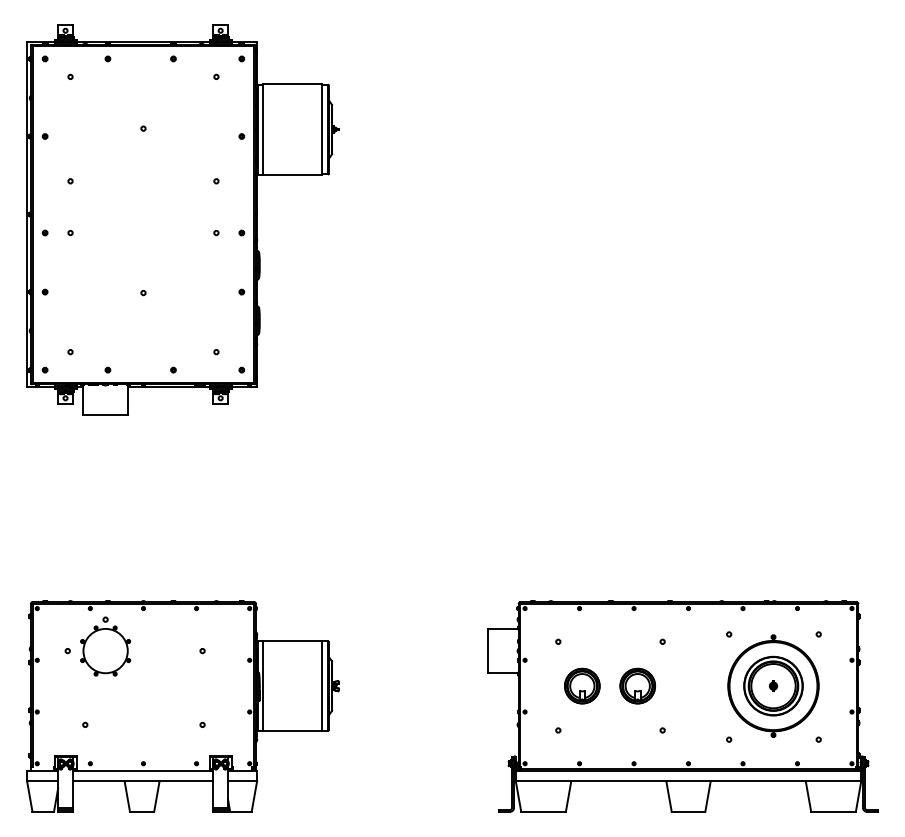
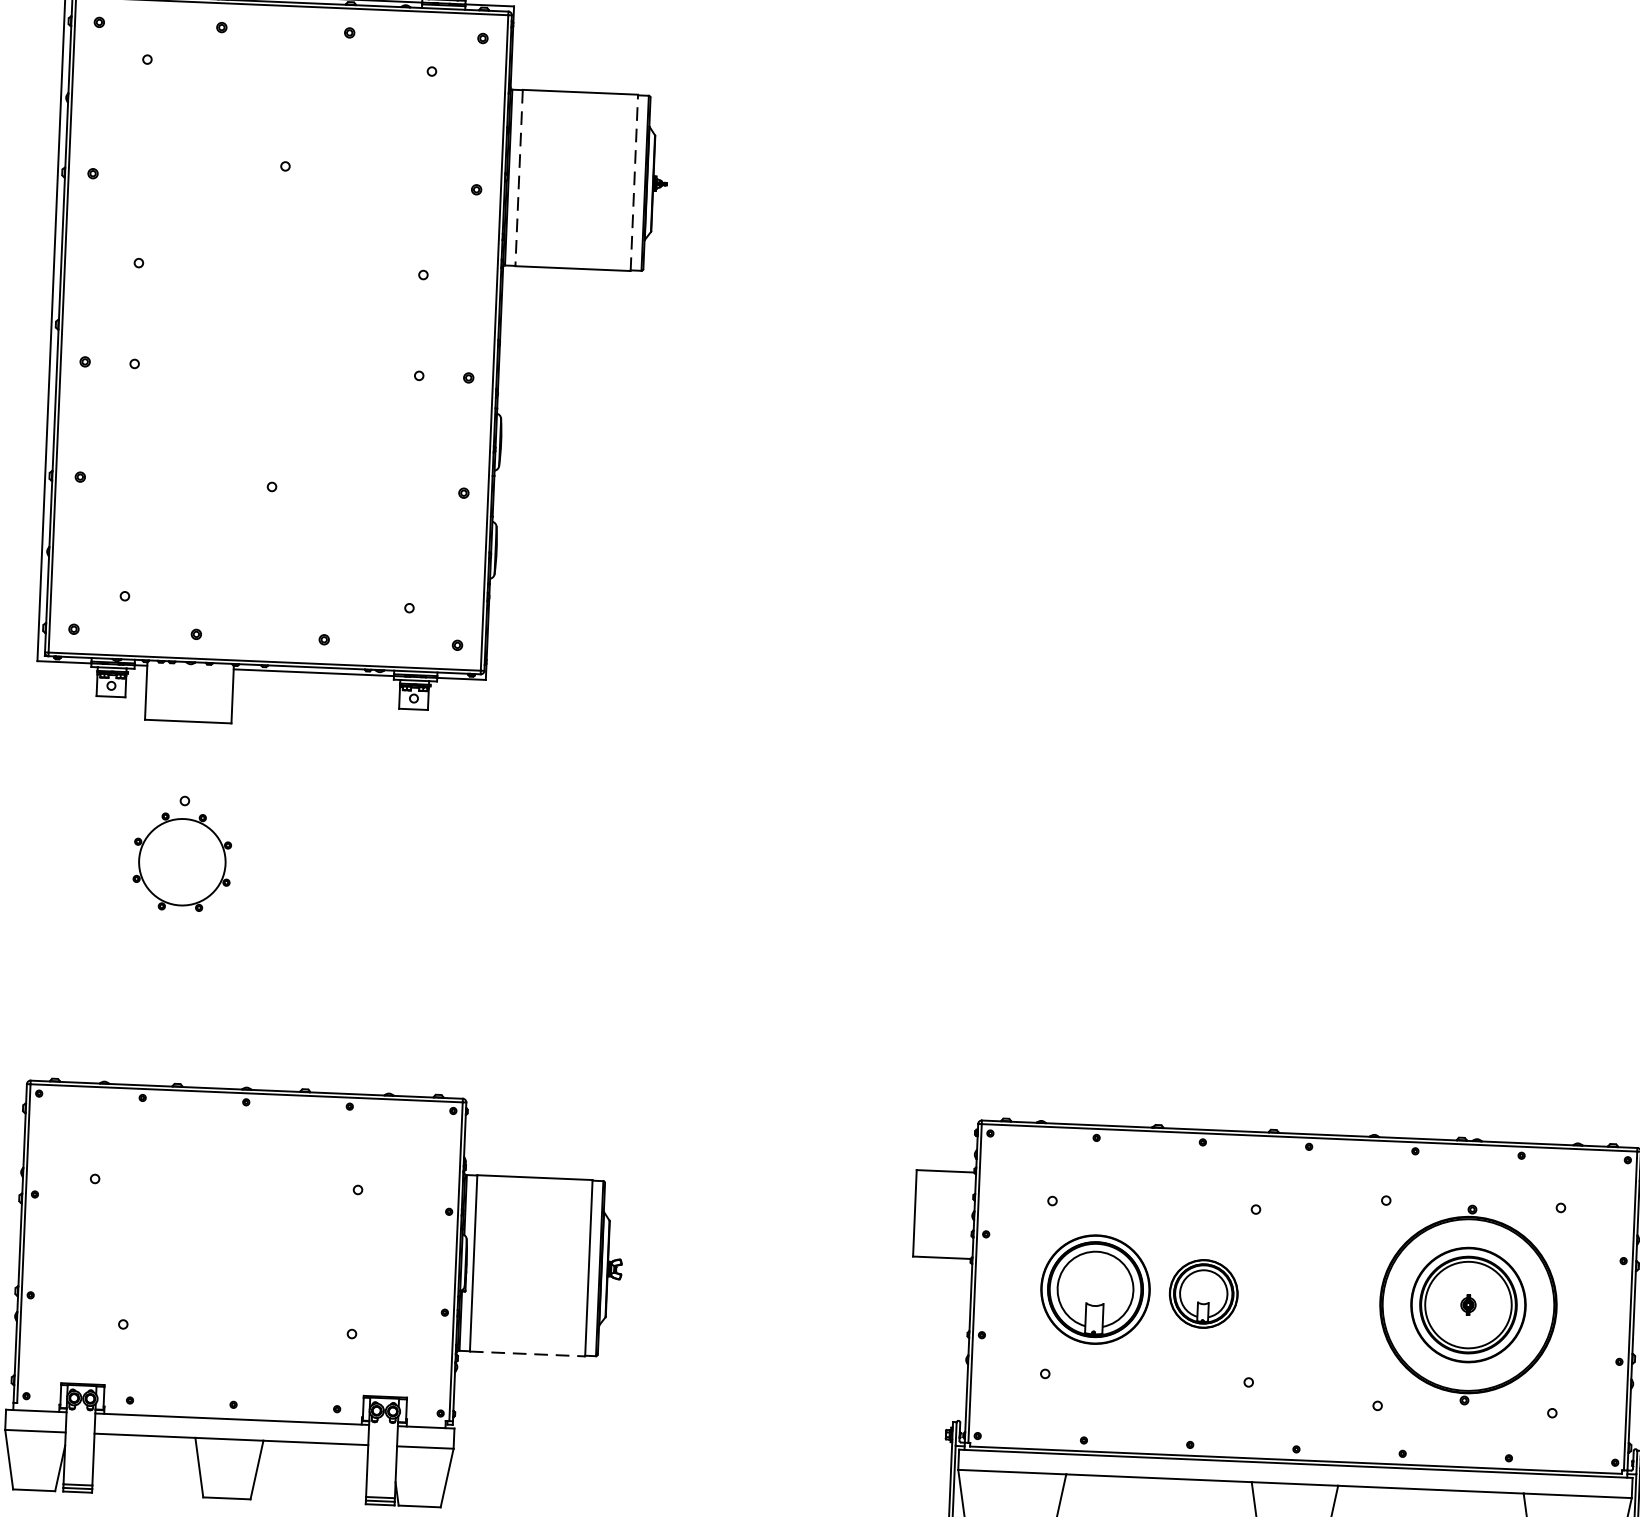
line: (322, 129) -> (634, 182), solid -> dashed
line: (263, 130) -> (519, 179), solid -> dashed
part: (105, 646) -> (182, 853), moved
part: (582, 685) -> (1096, 1288), size x1.6
line: (292, 731) -> (526, 1354), solid -> dashed

